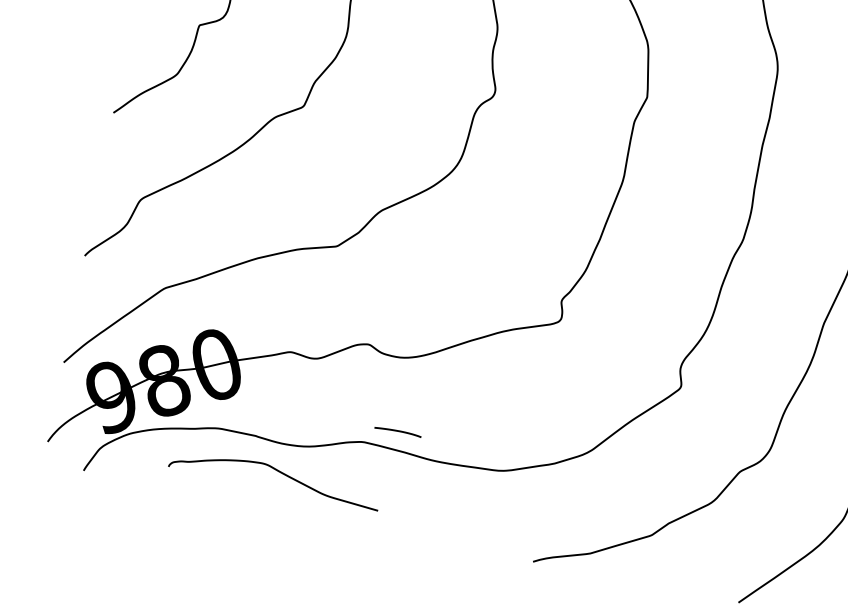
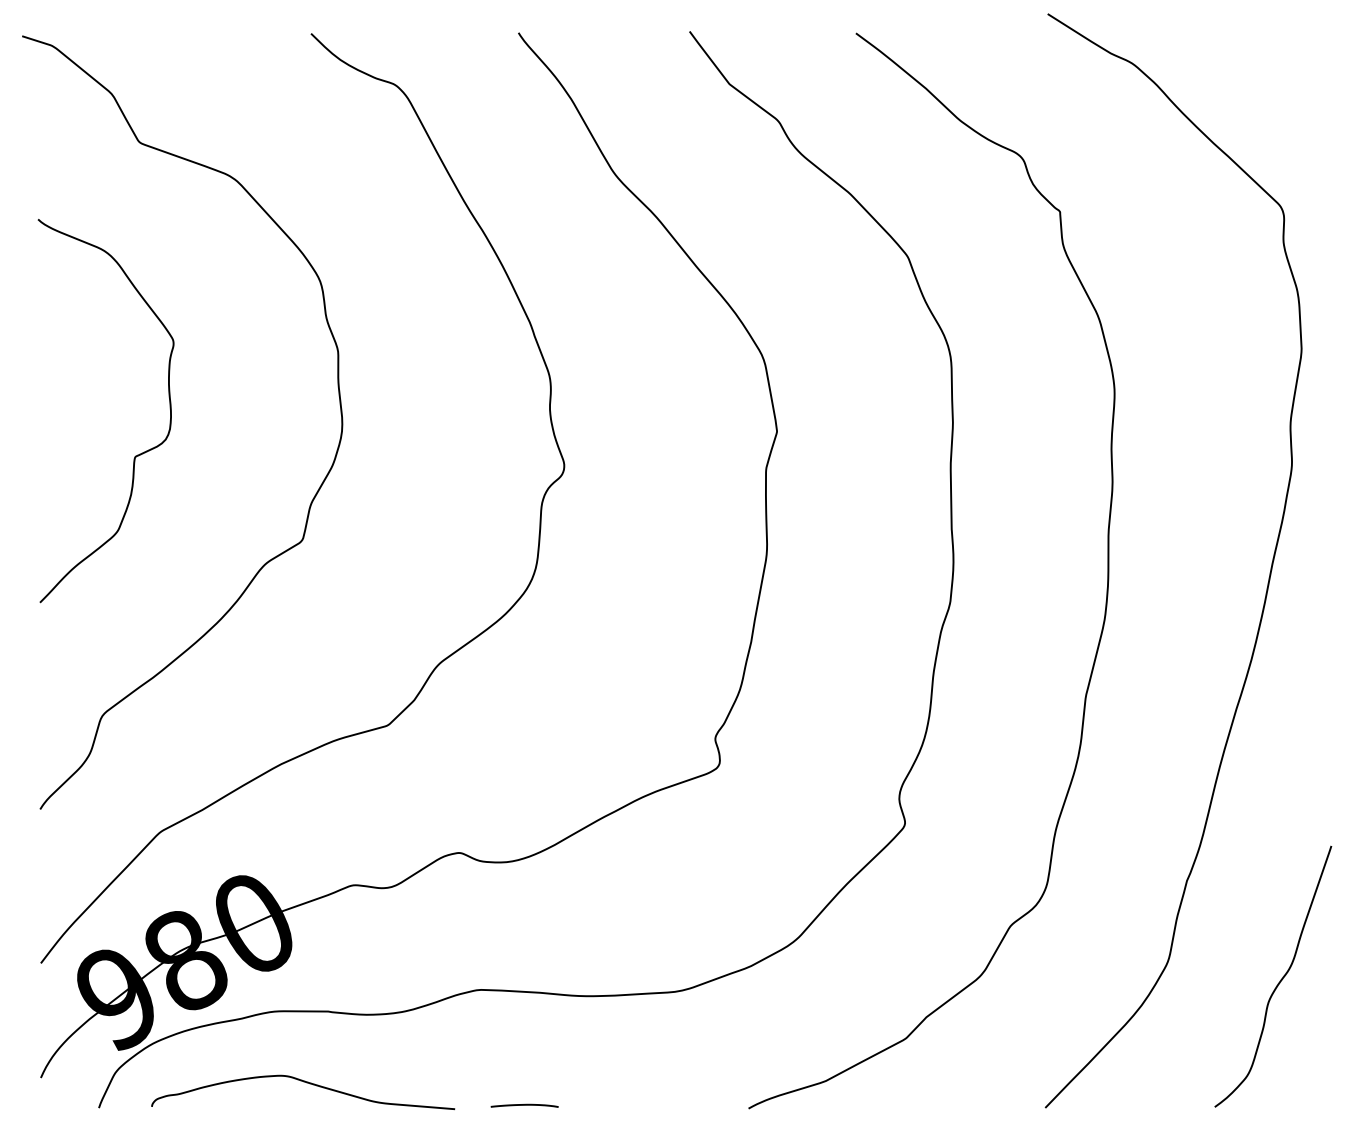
curve: (398, 431) -> (524, 1105), moved
curve: (278, 472) -> (306, 1083), moved

